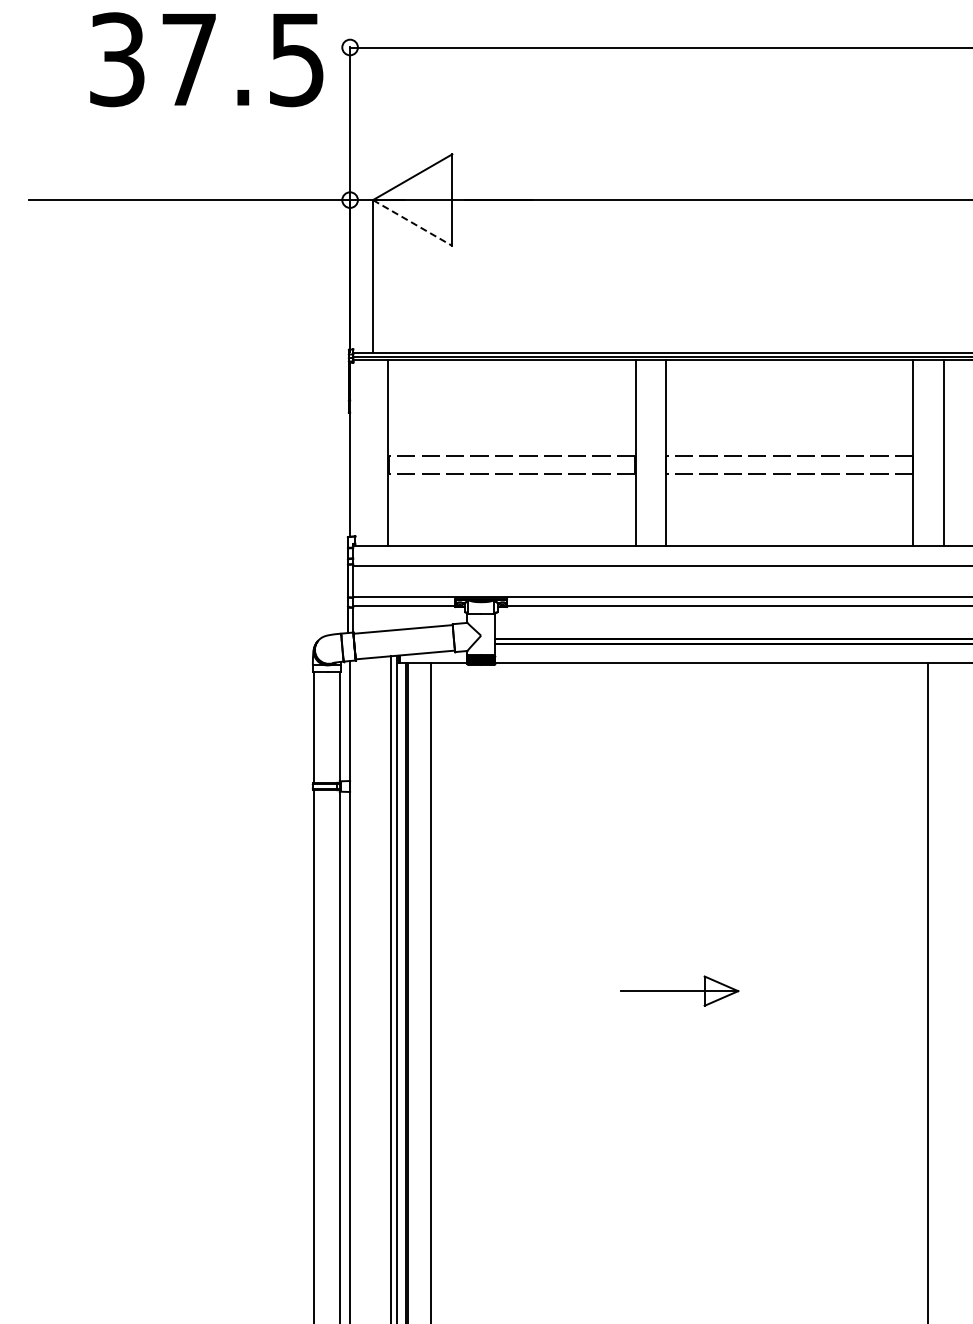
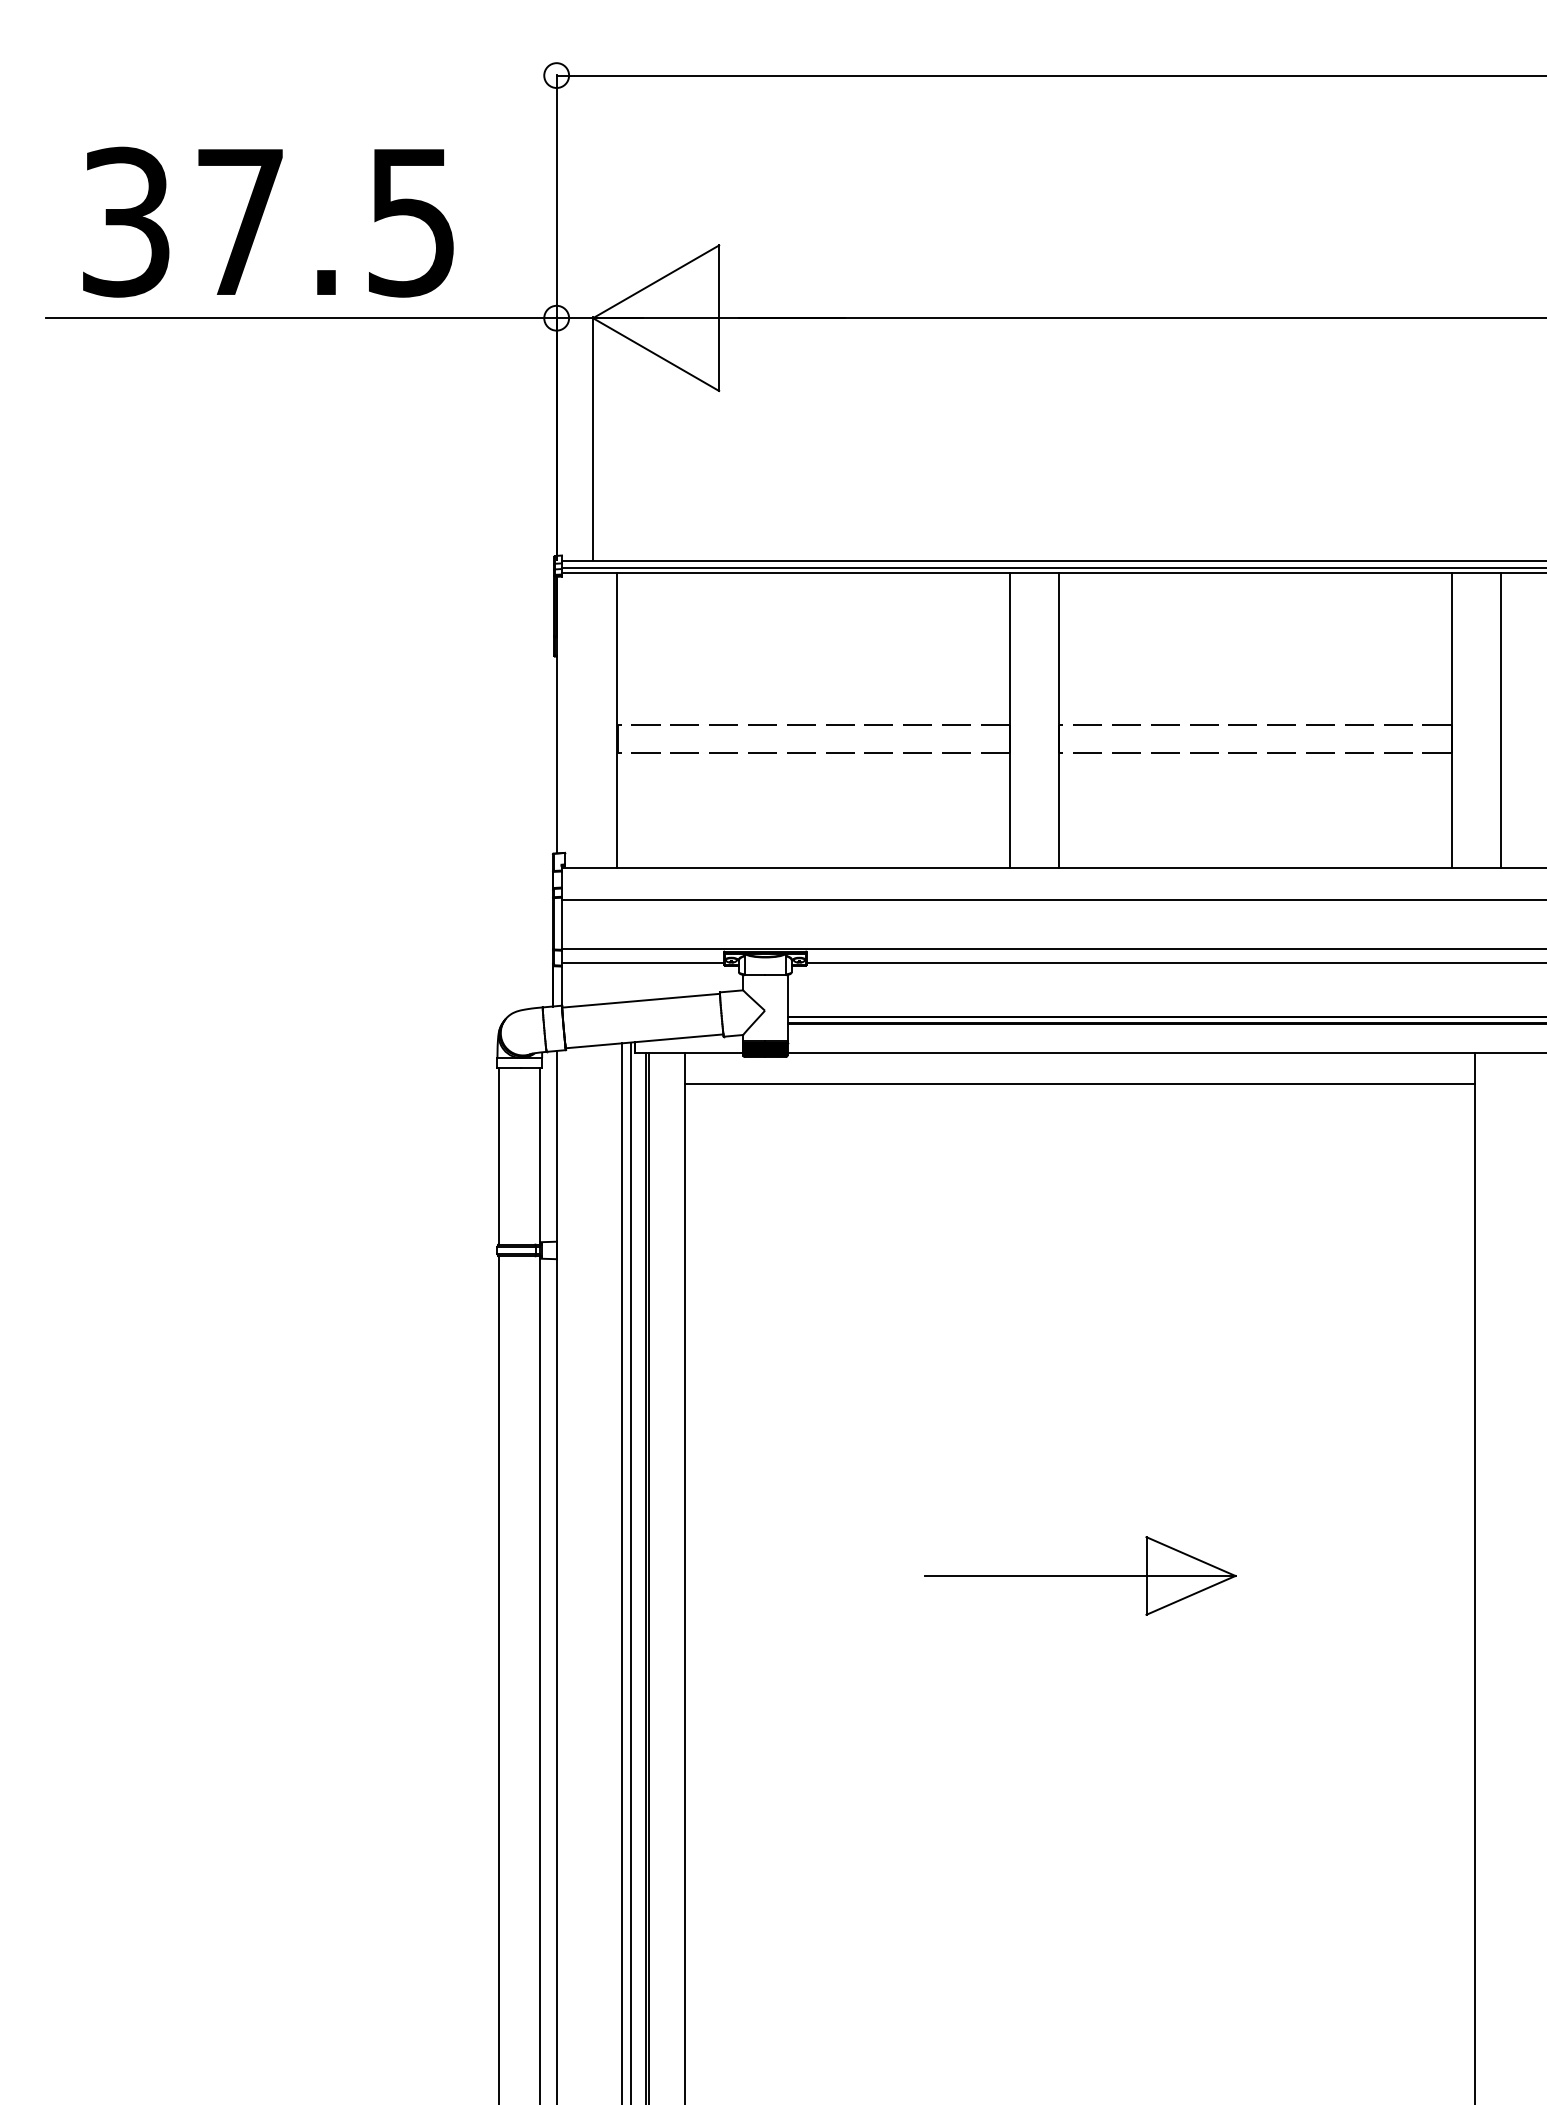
text: (206, 59) -> (267, 221), moved
line: (412, 223) -> (655, 355), dashed -> solid
line: (679, 682) -> (1080, 1085), added
part: (679, 990) -> (1080, 1574), size x1.67

